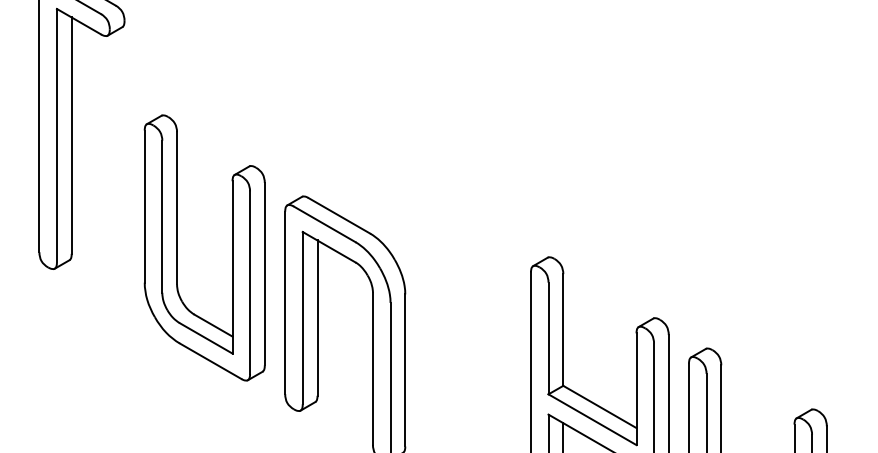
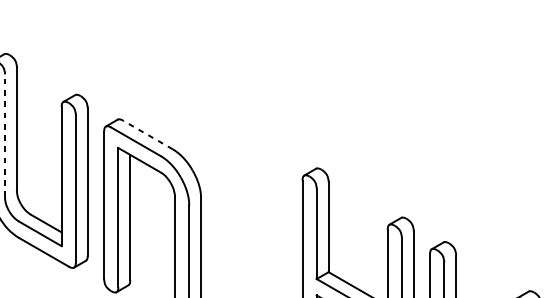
line: (339, 215) -> (148, 134), solid -> dashed
line: (162, 216) -> (5, 135), solid -> dashed

